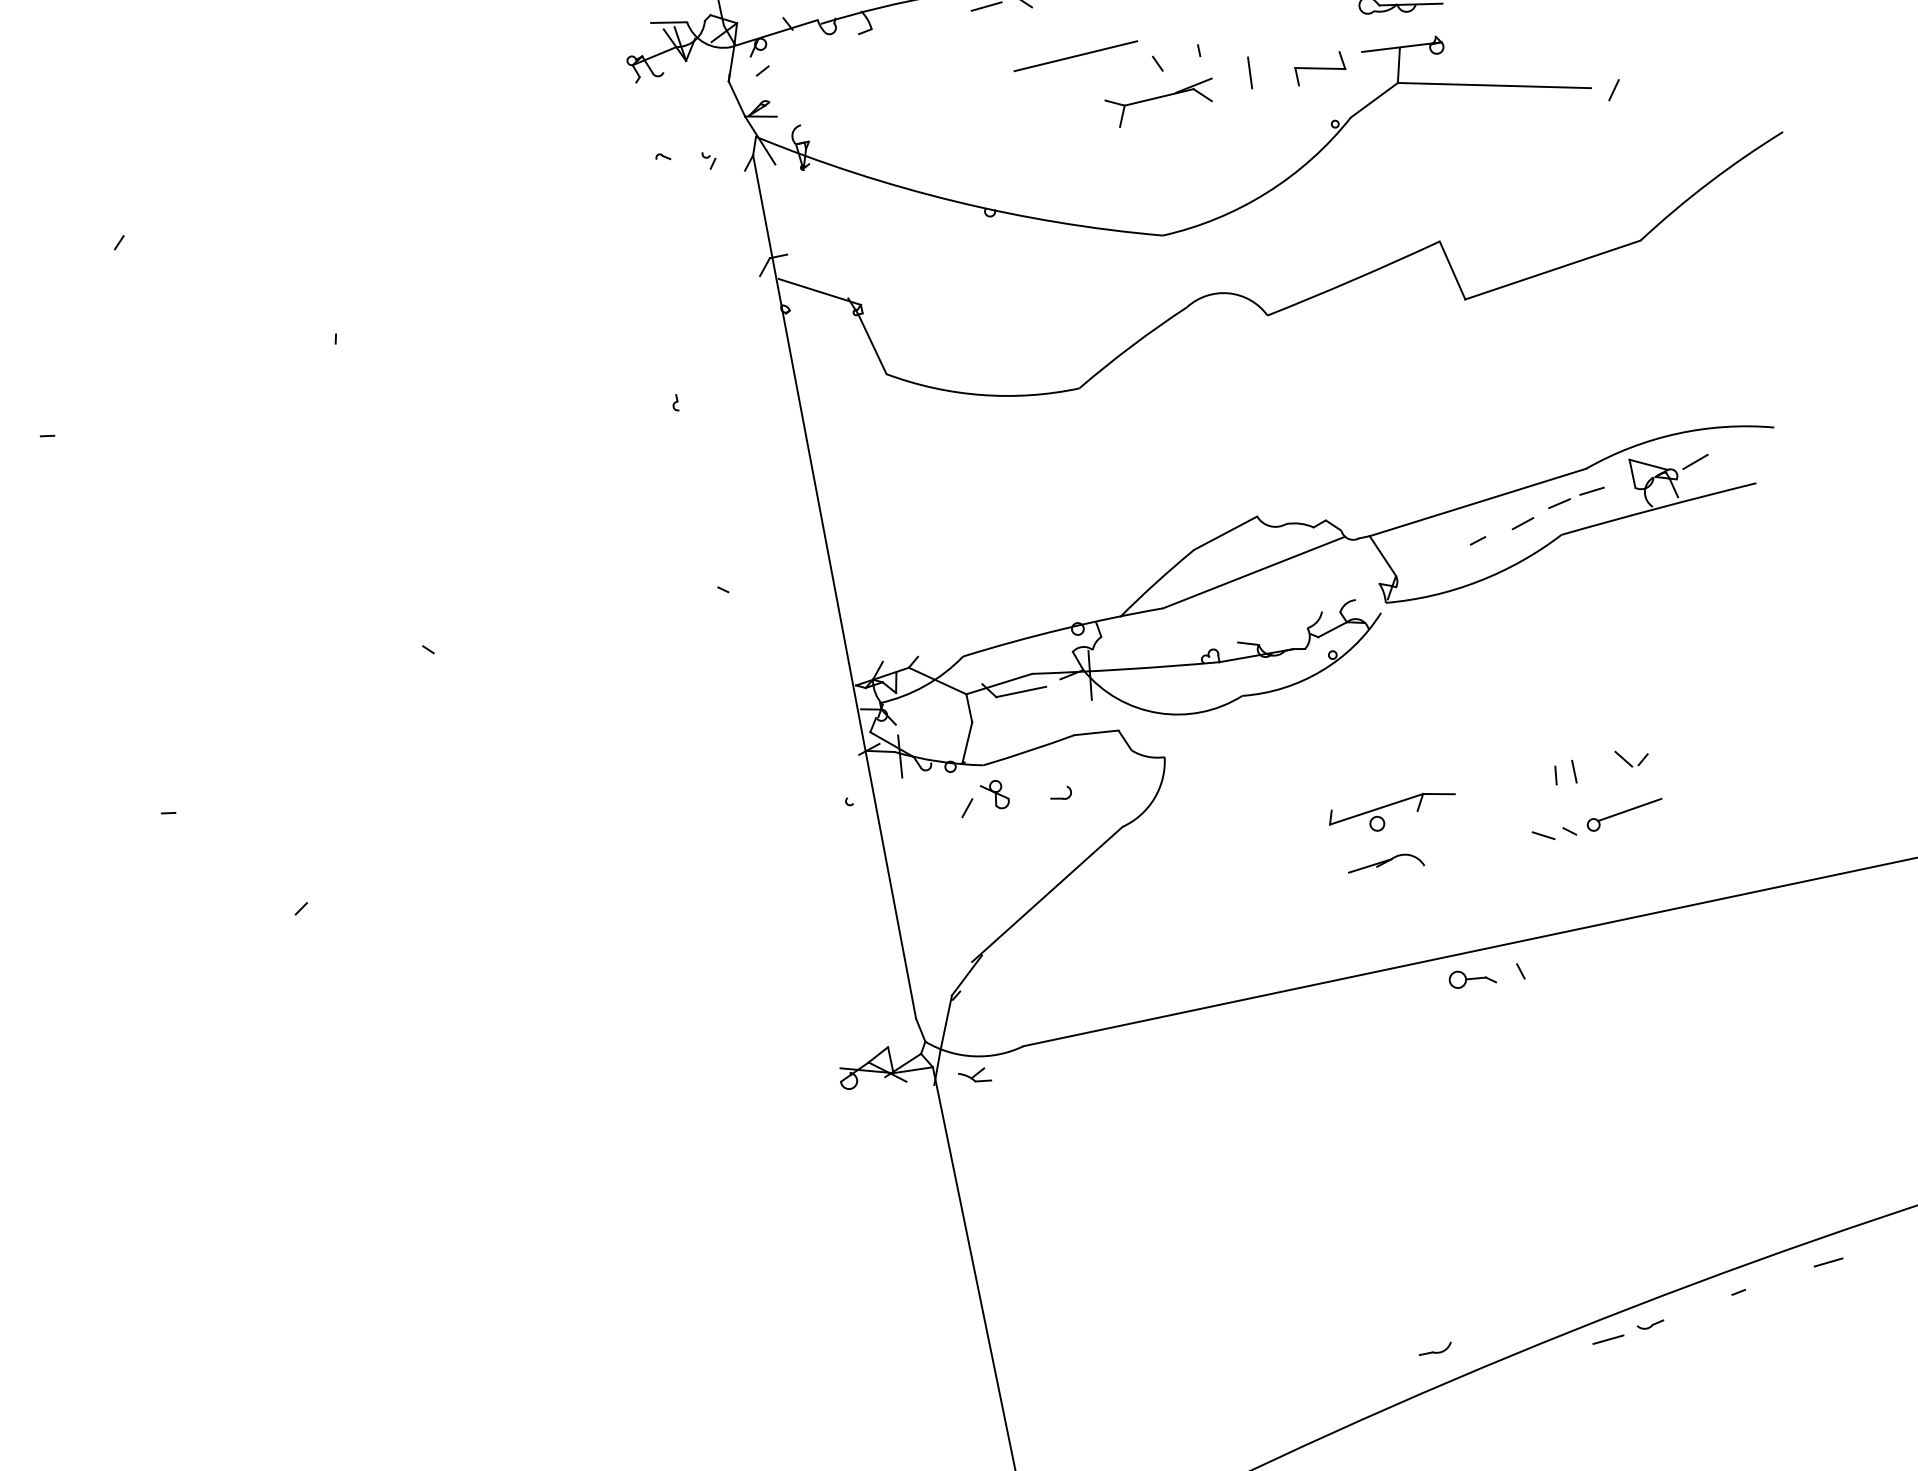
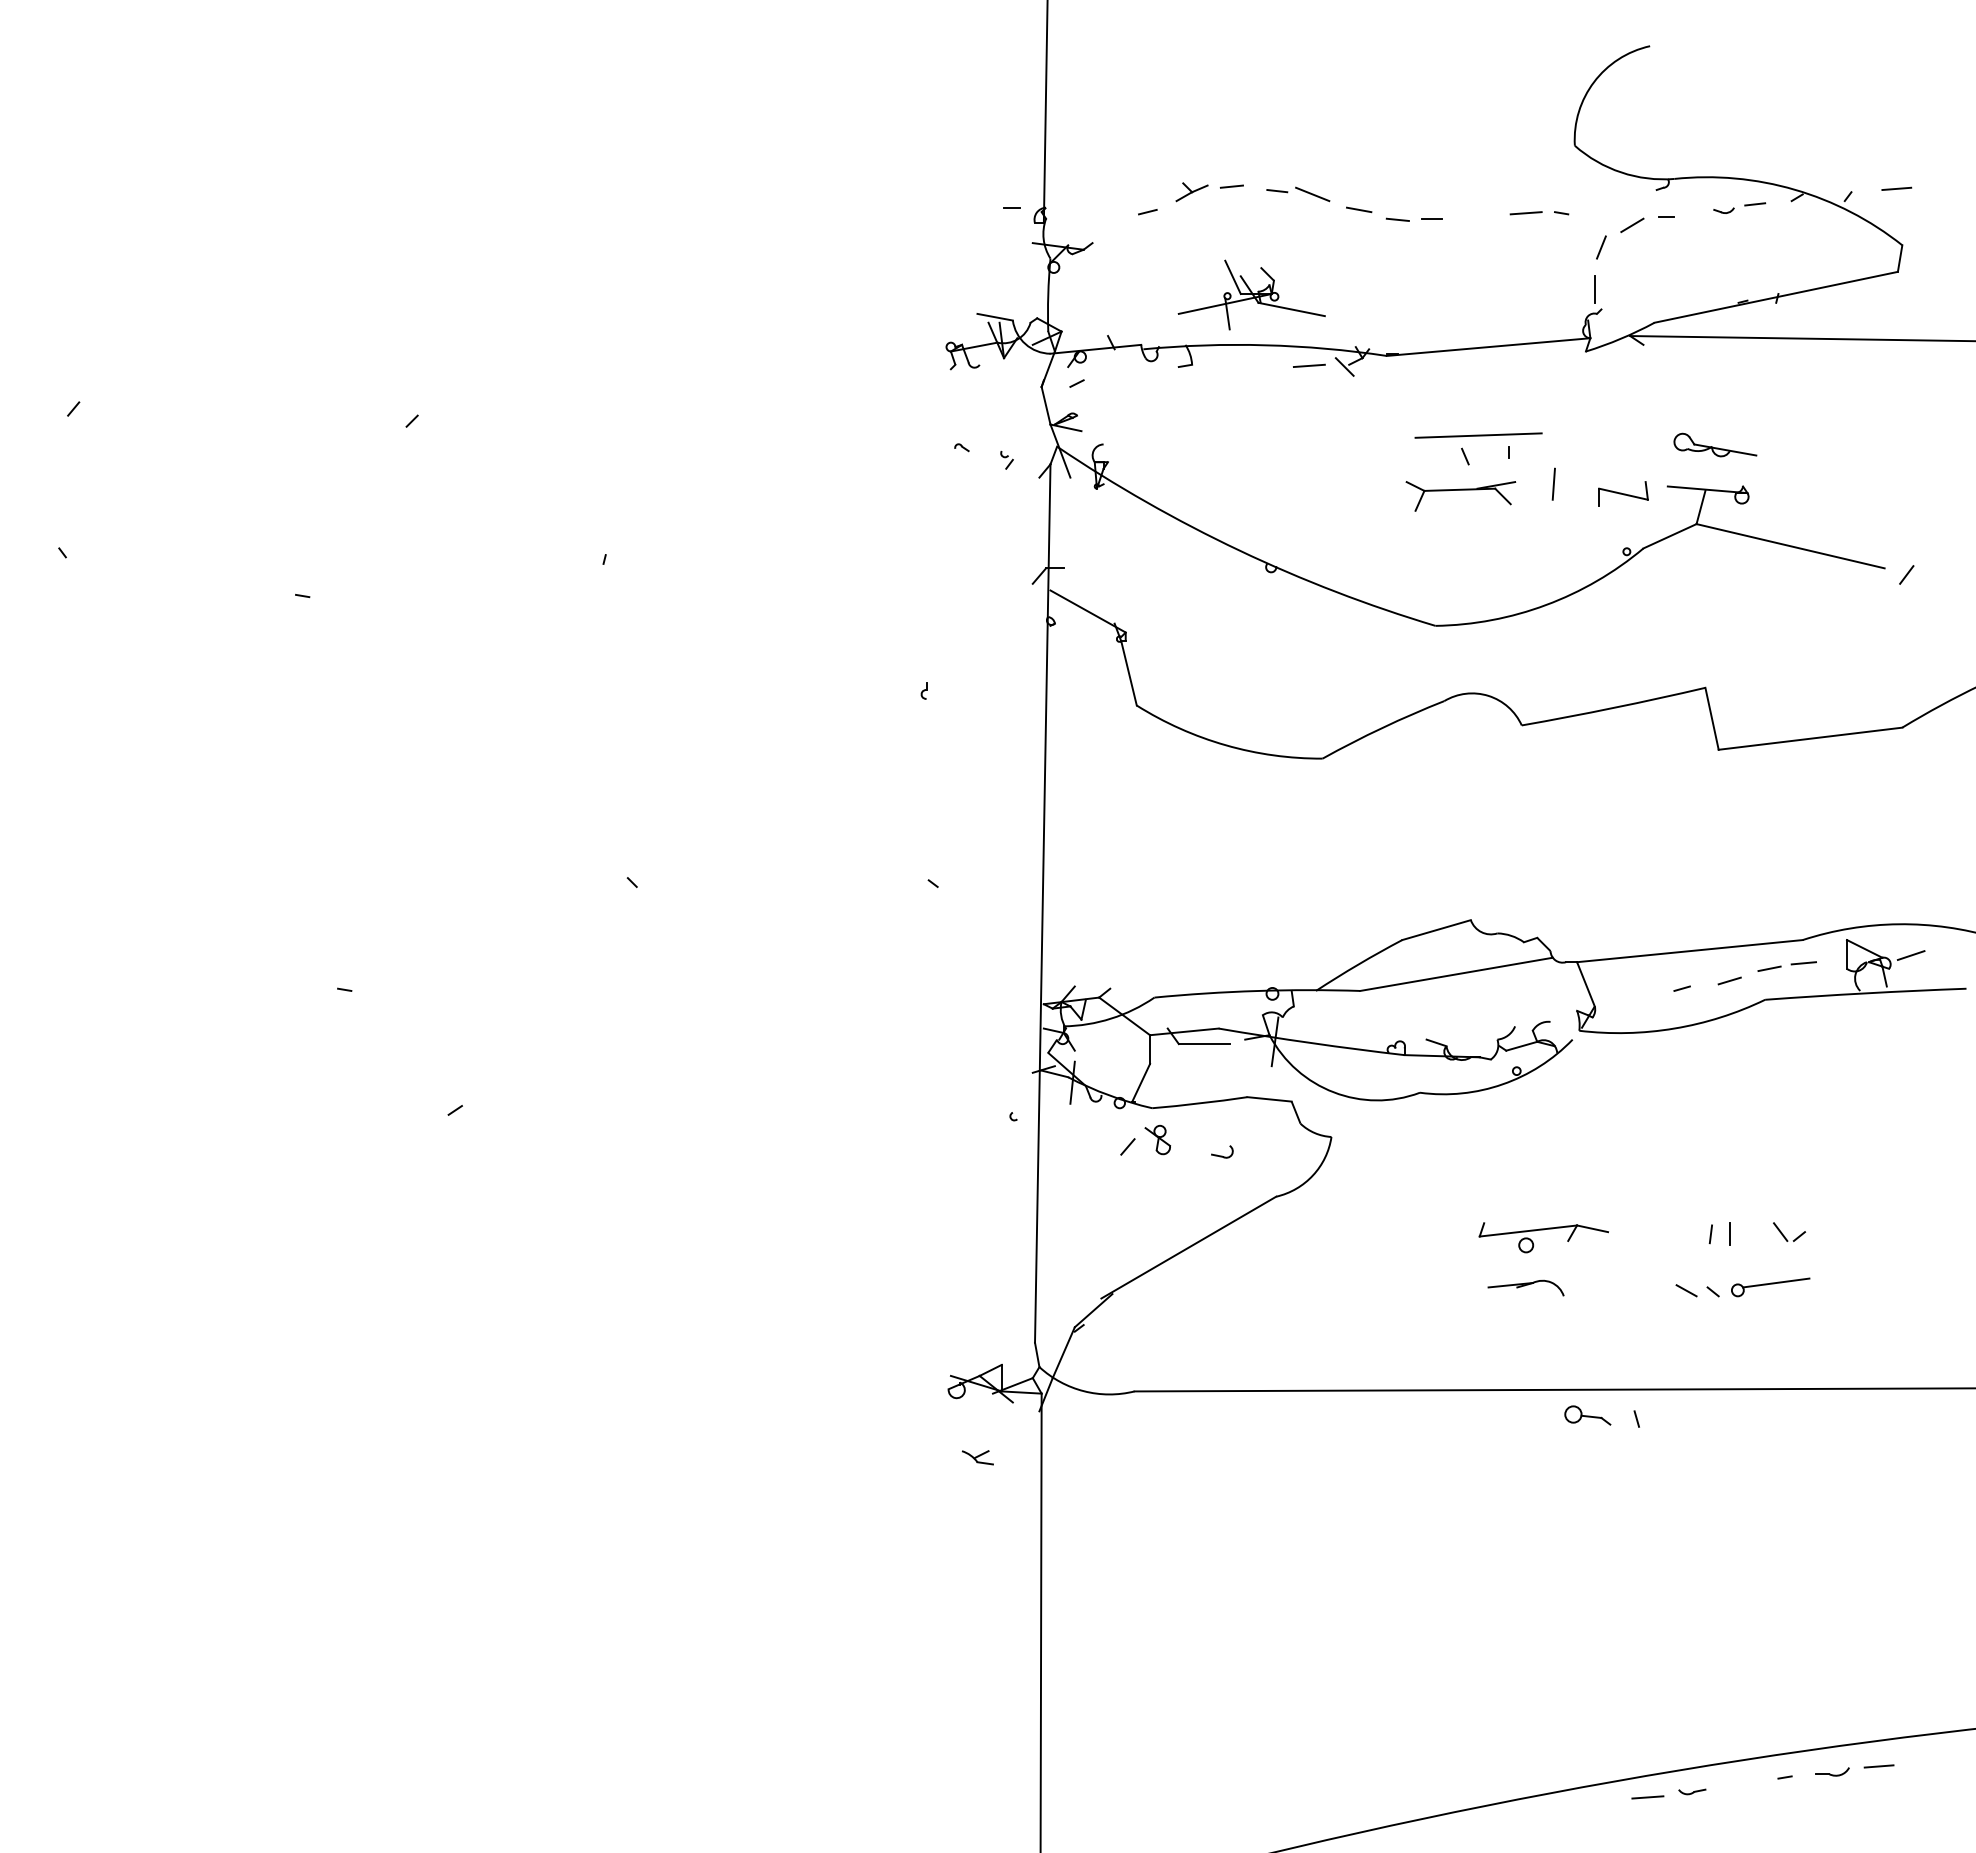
line: (1075, 56) -> (1478, 435), moved
part: (974, 1076) -> (977, 1457), moved
part: (1435, 1349) -> (1832, 1771), moved

